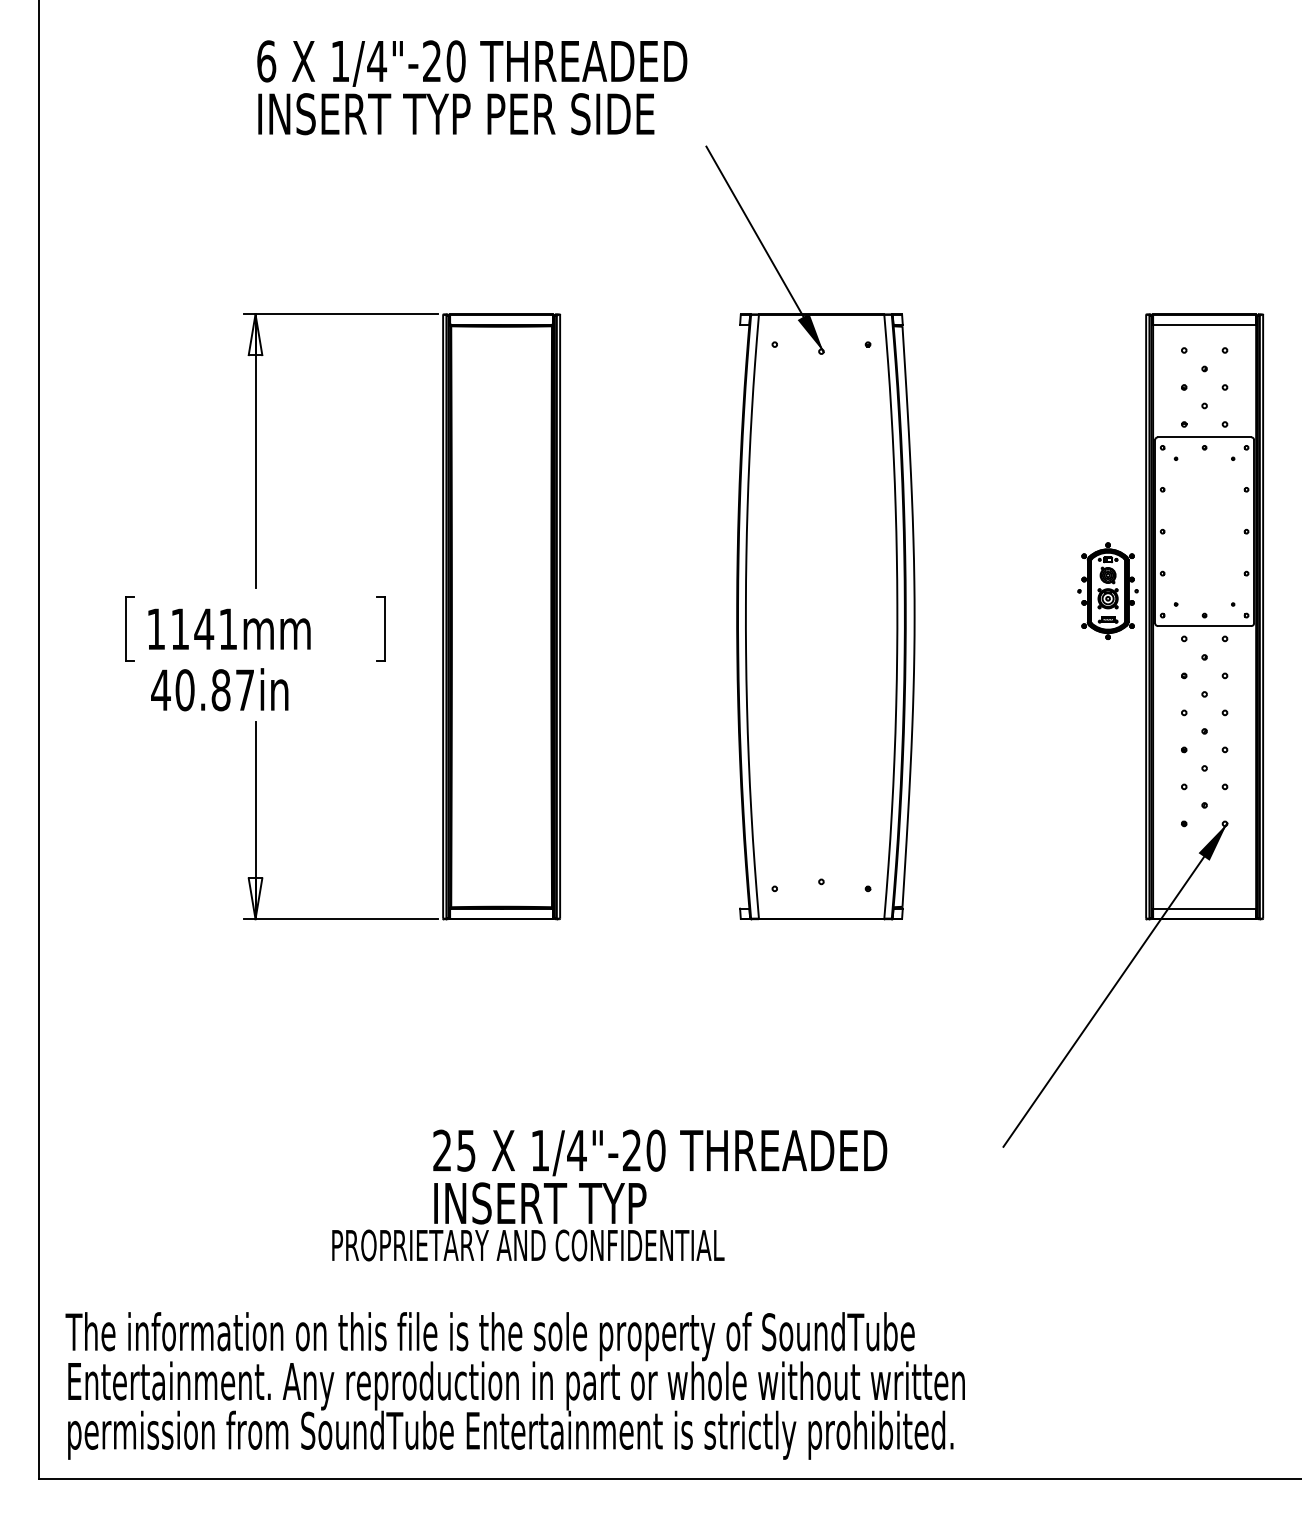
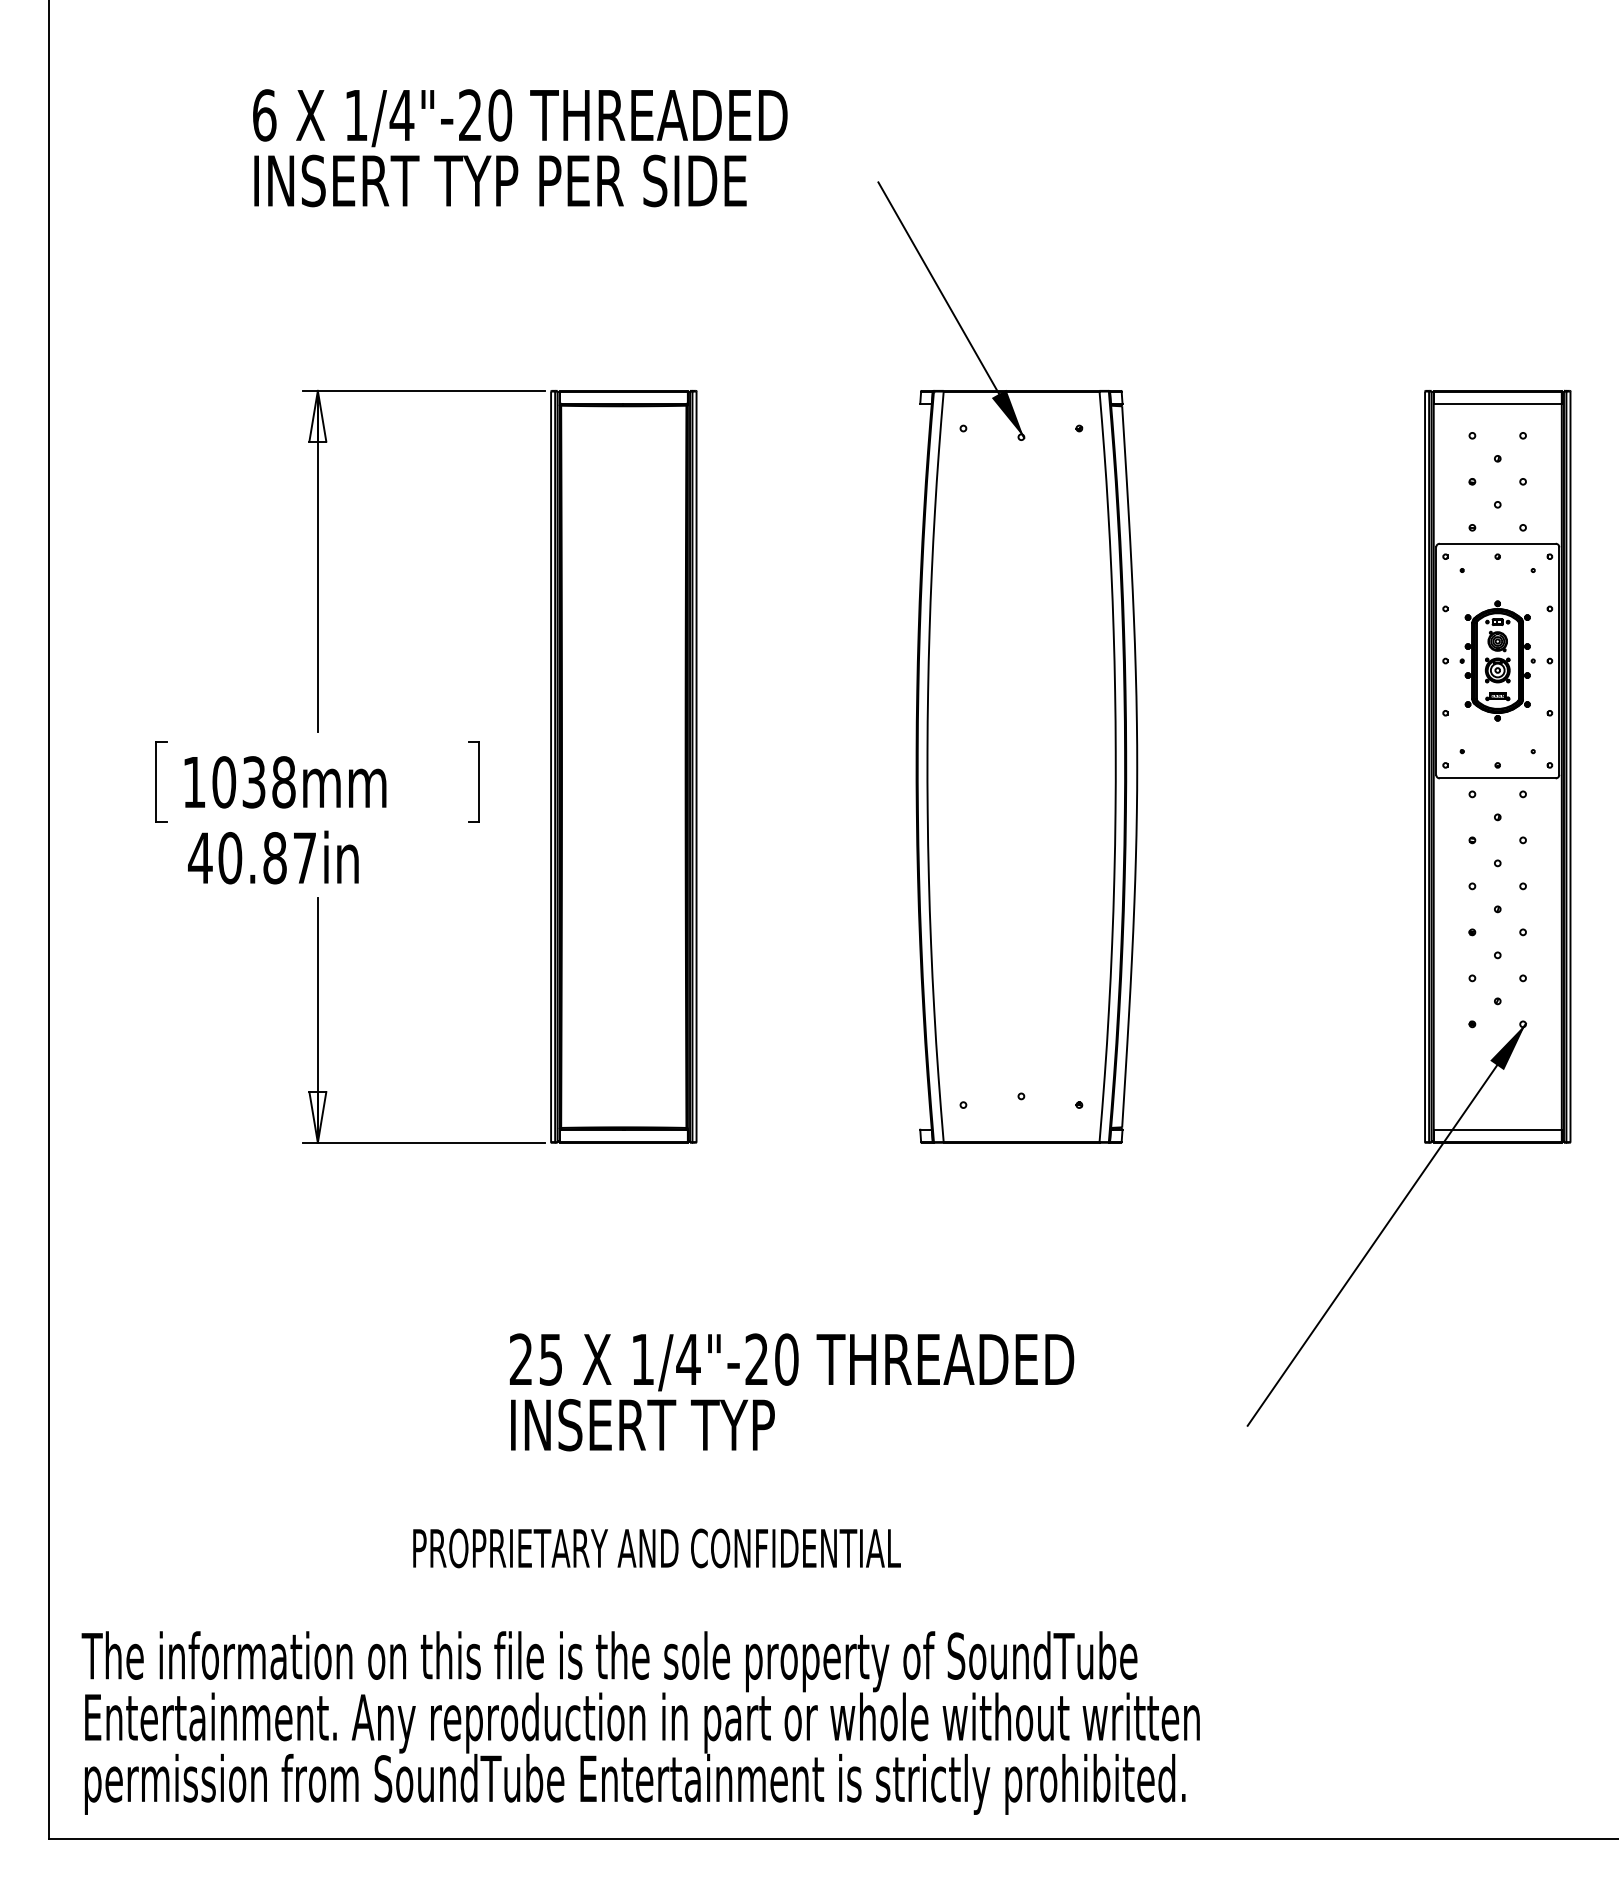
text: (472, 88) -> (520, 148), moved
part: (1107, 590) -> (1497, 660), moved
text: (203, 629) -> (253, 782), 1141mm -> 1038mm
text: (659, 1177) -> (791, 1392), moved

